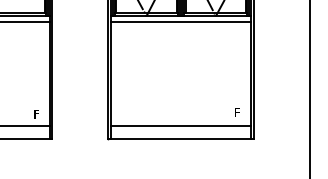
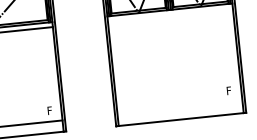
line: (181, 21) -> (170, 14), removed
line: (181, 126) -> (180, 108), removed

